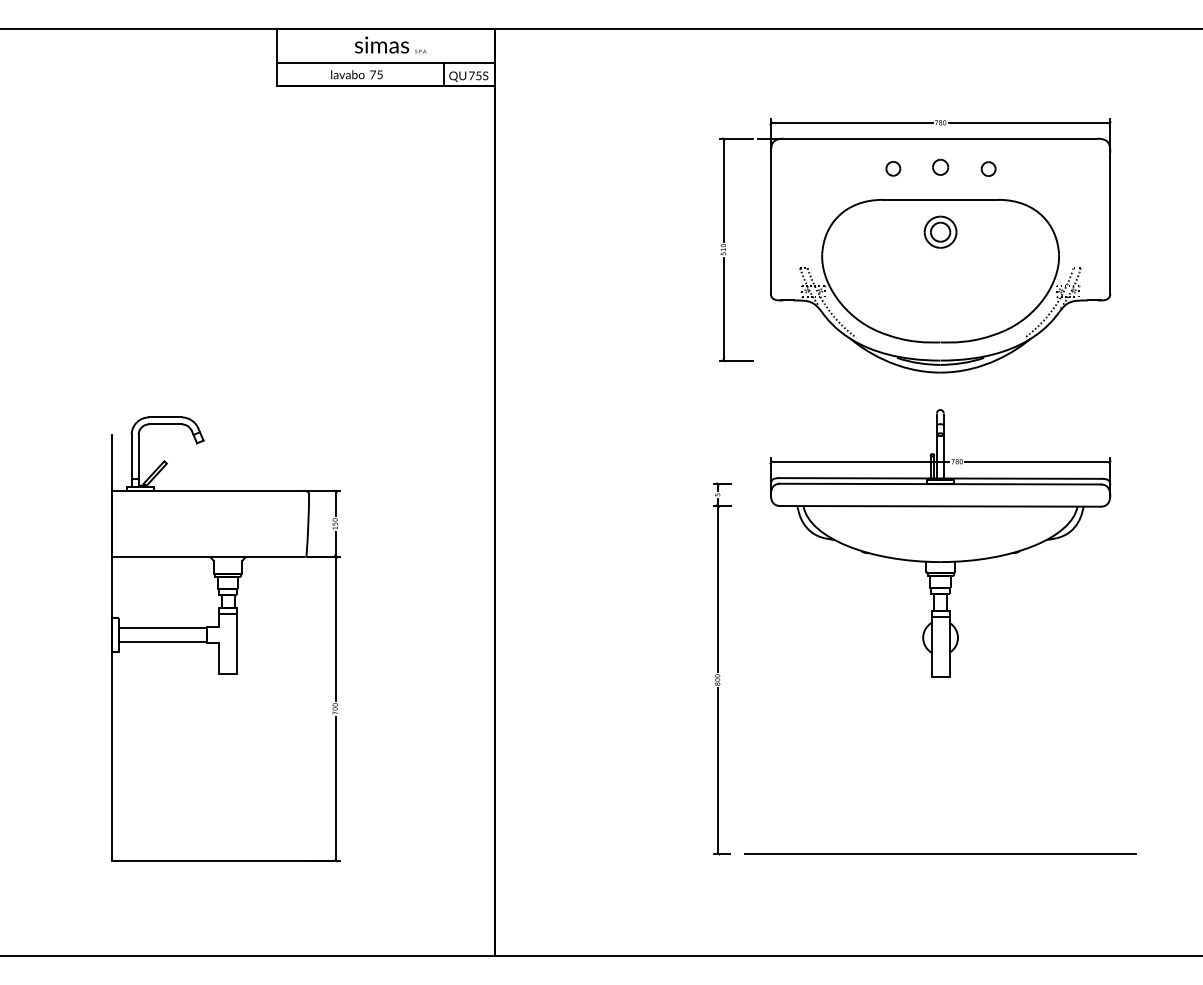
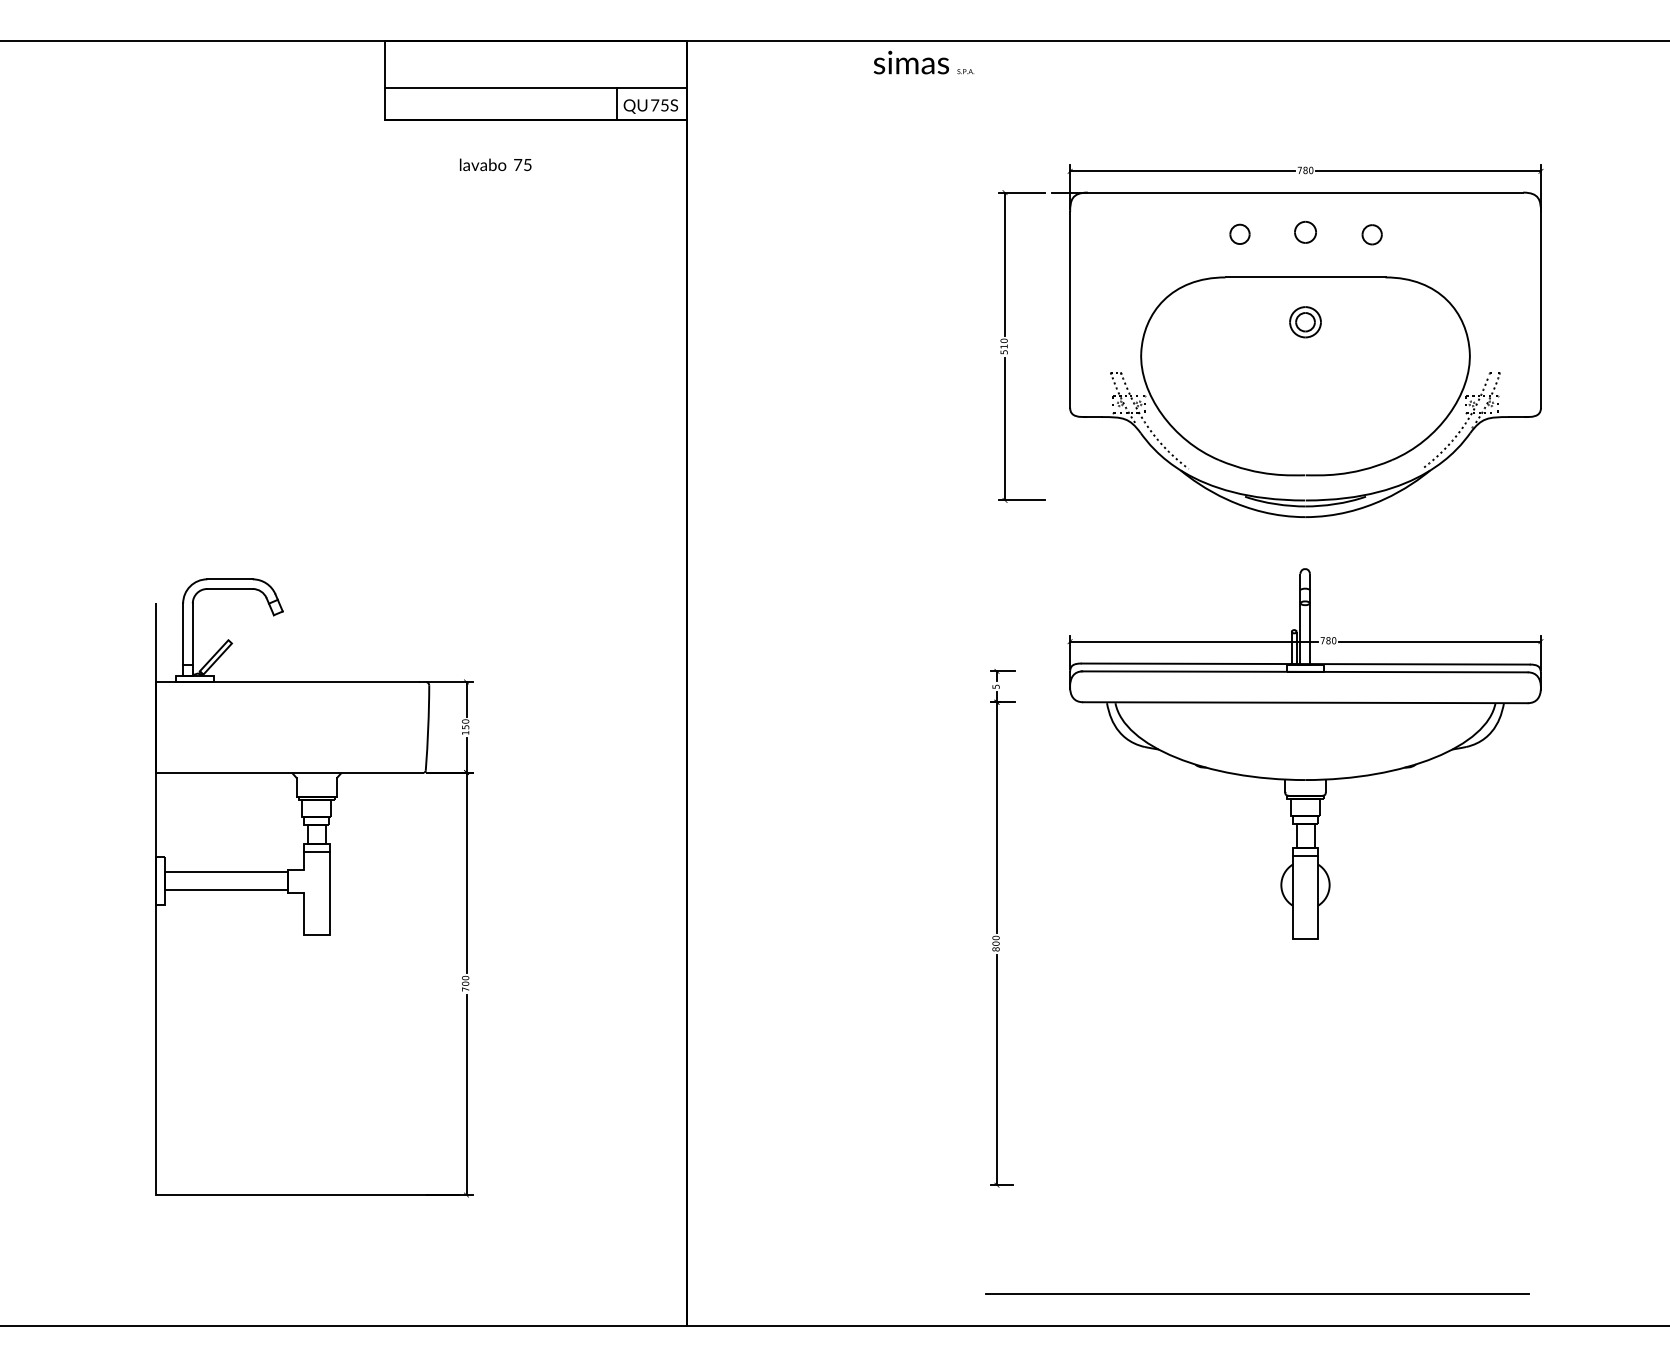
text: (390, 44) -> (923, 62), moved
text: (356, 74) -> (495, 164), moved
part: (940, 231) -> (1305, 321), size x0.7
line: (940, 853) -> (1257, 1293), moved

